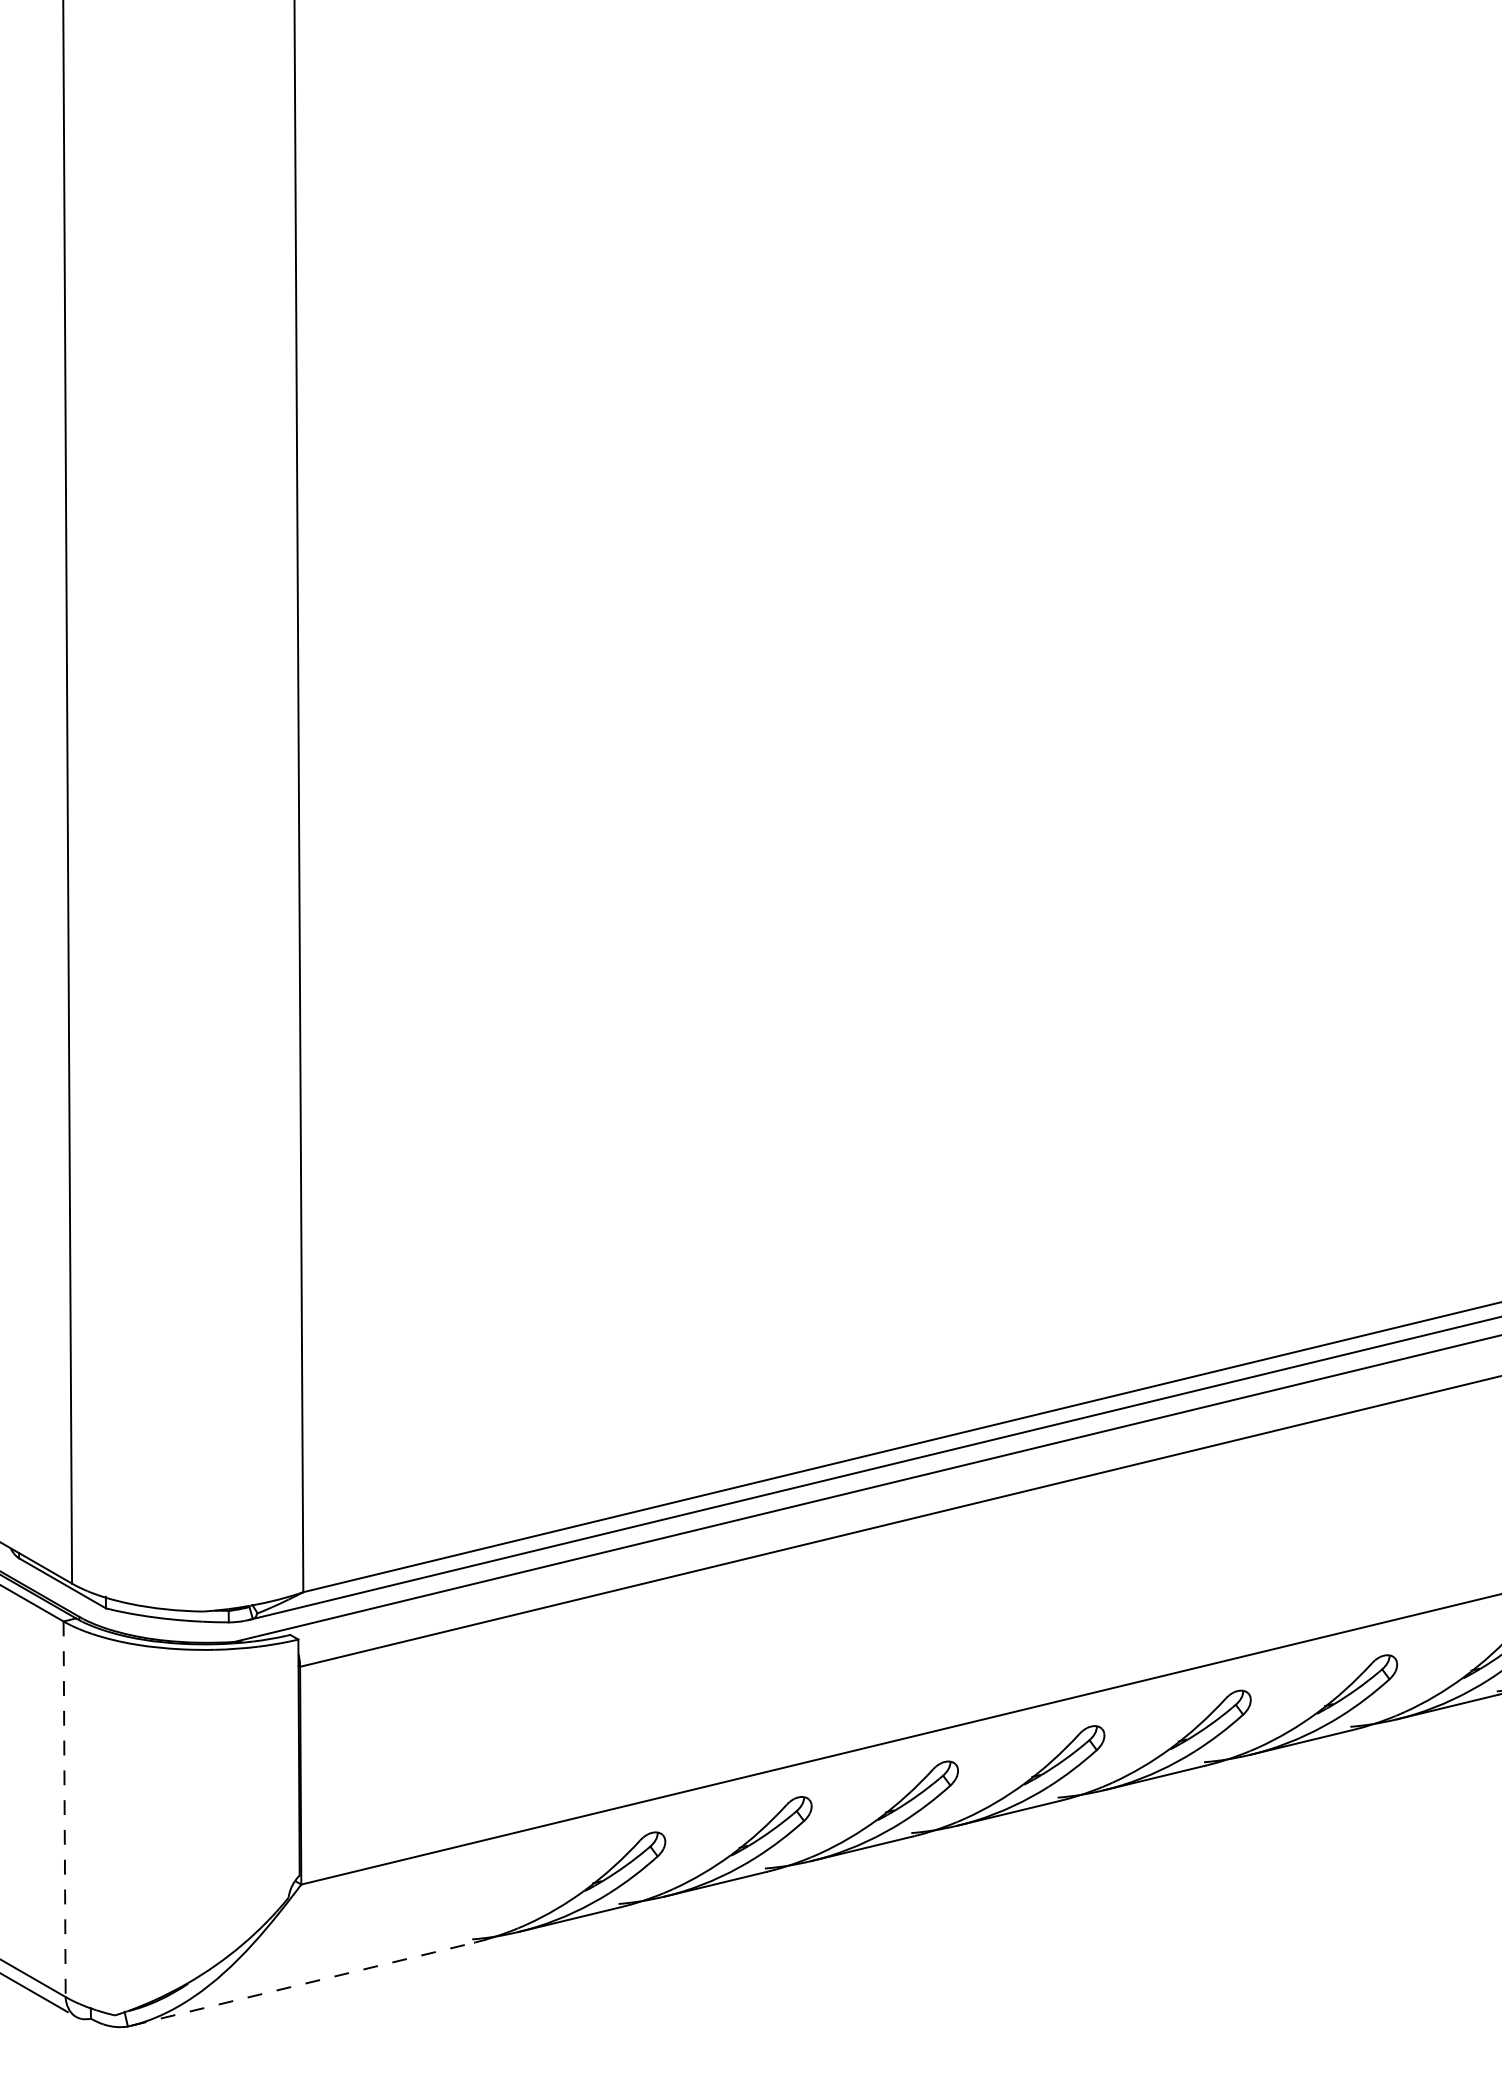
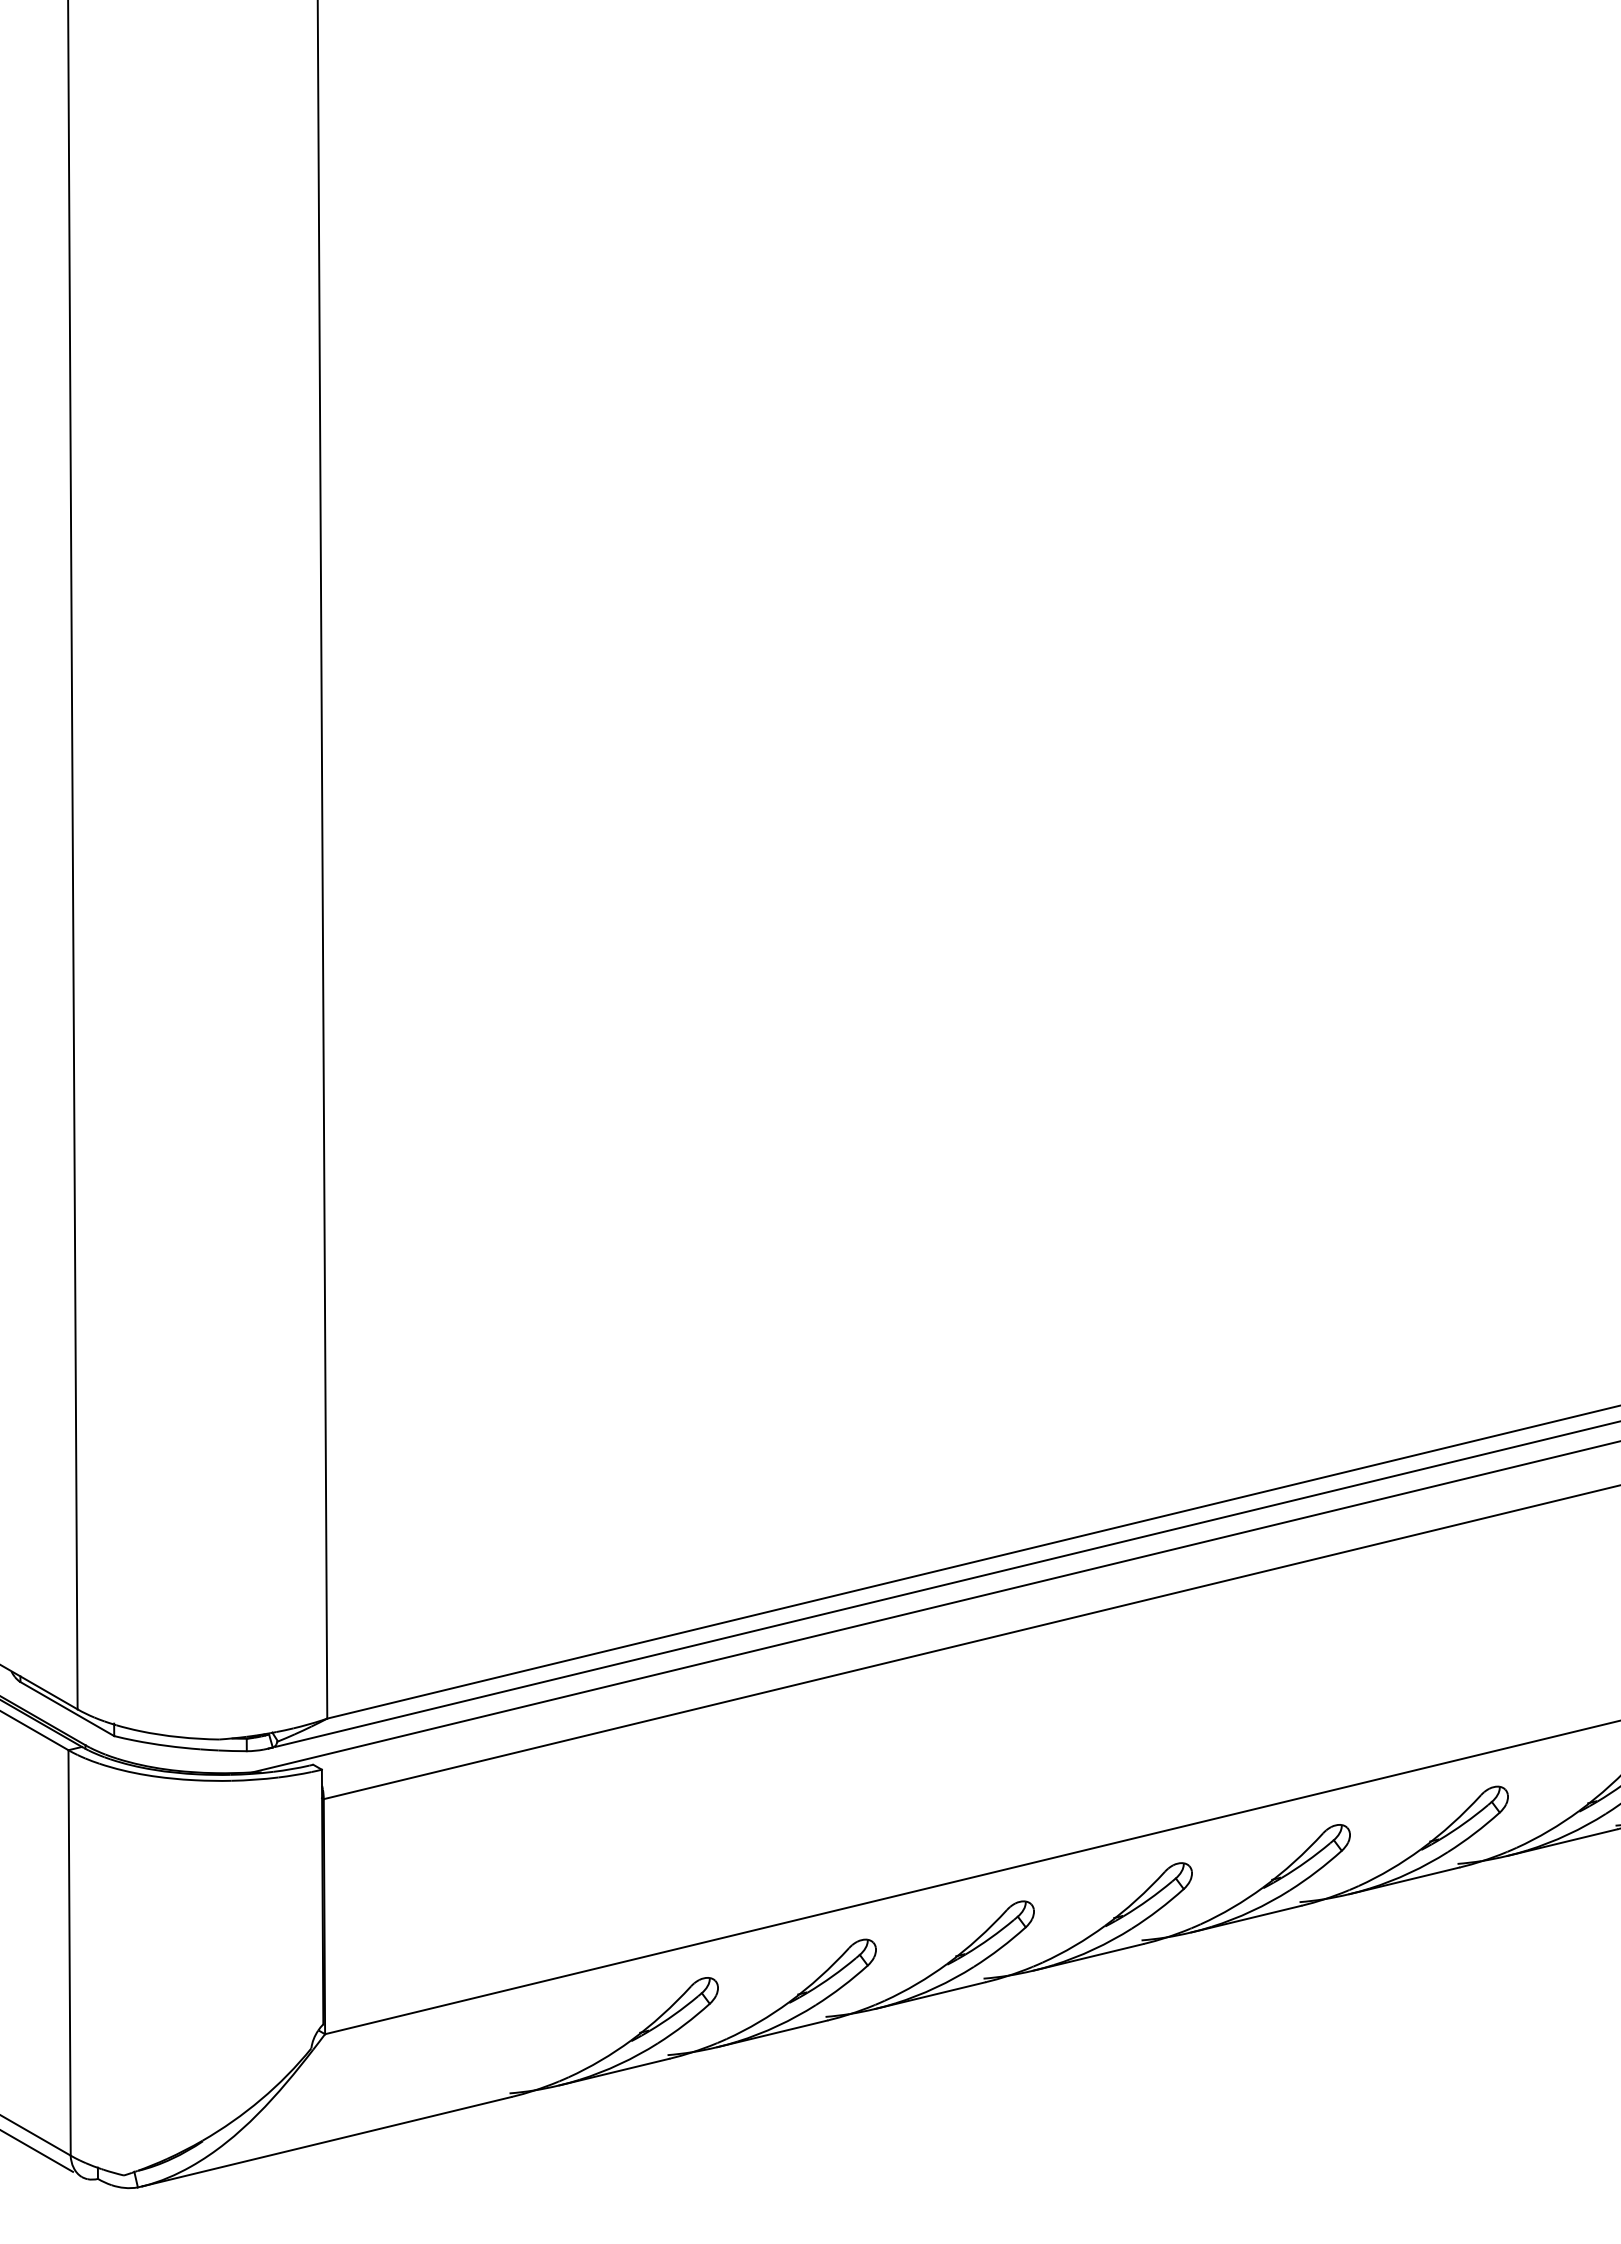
line: (64, 1808) -> (69, 1952), dashed -> solid
line: (302, 1983) -> (326, 2141), dashed -> solid

